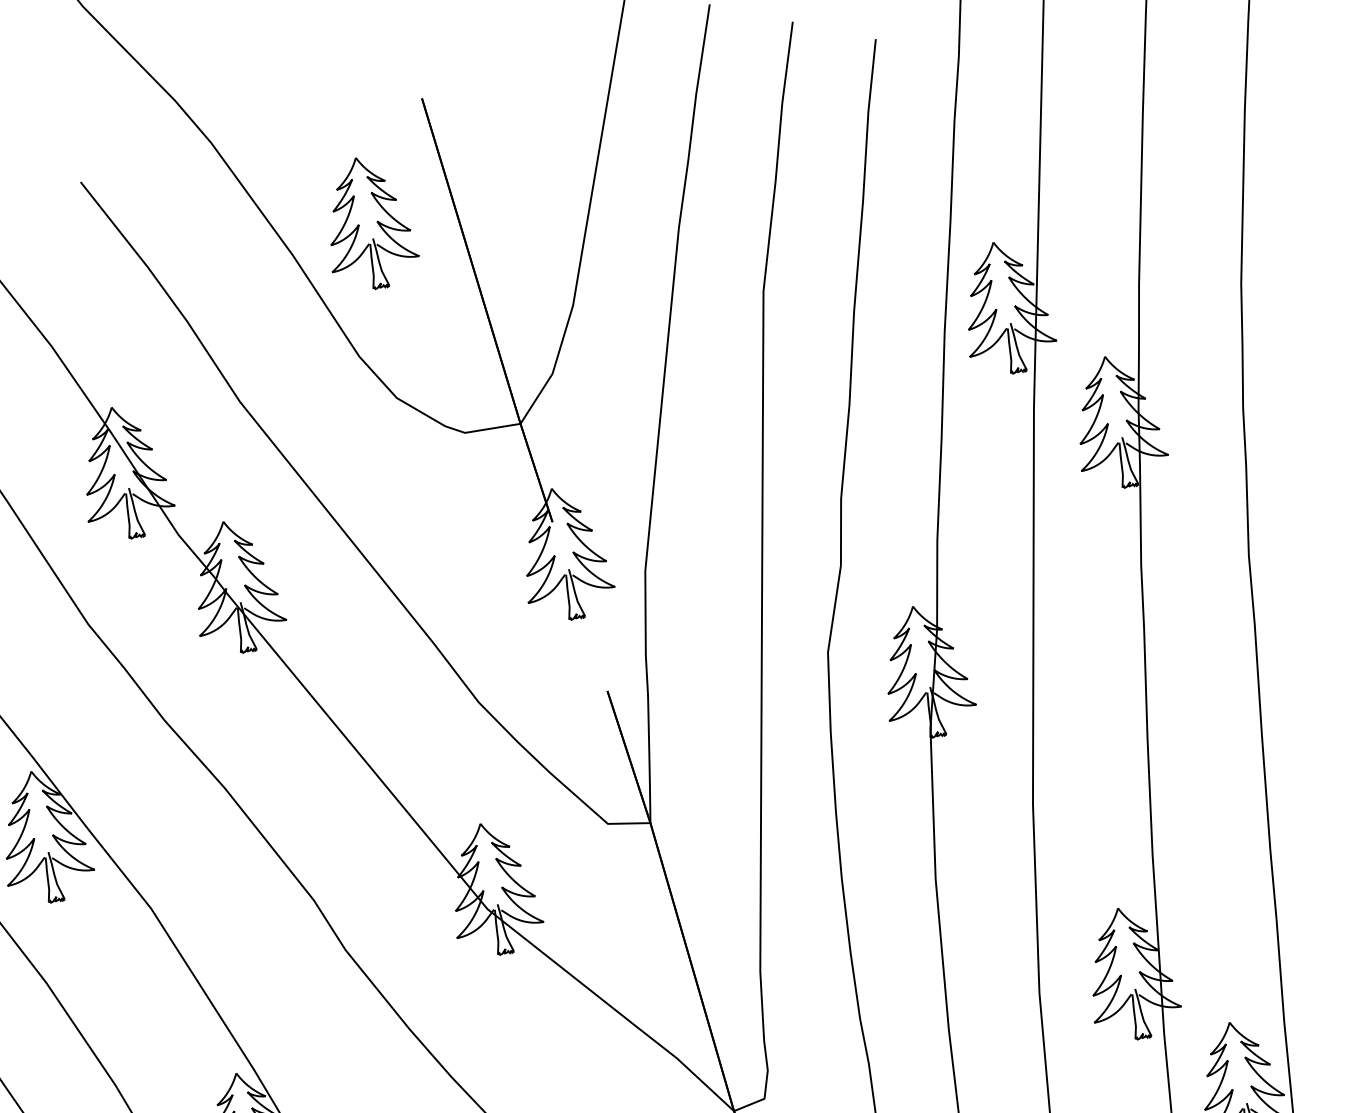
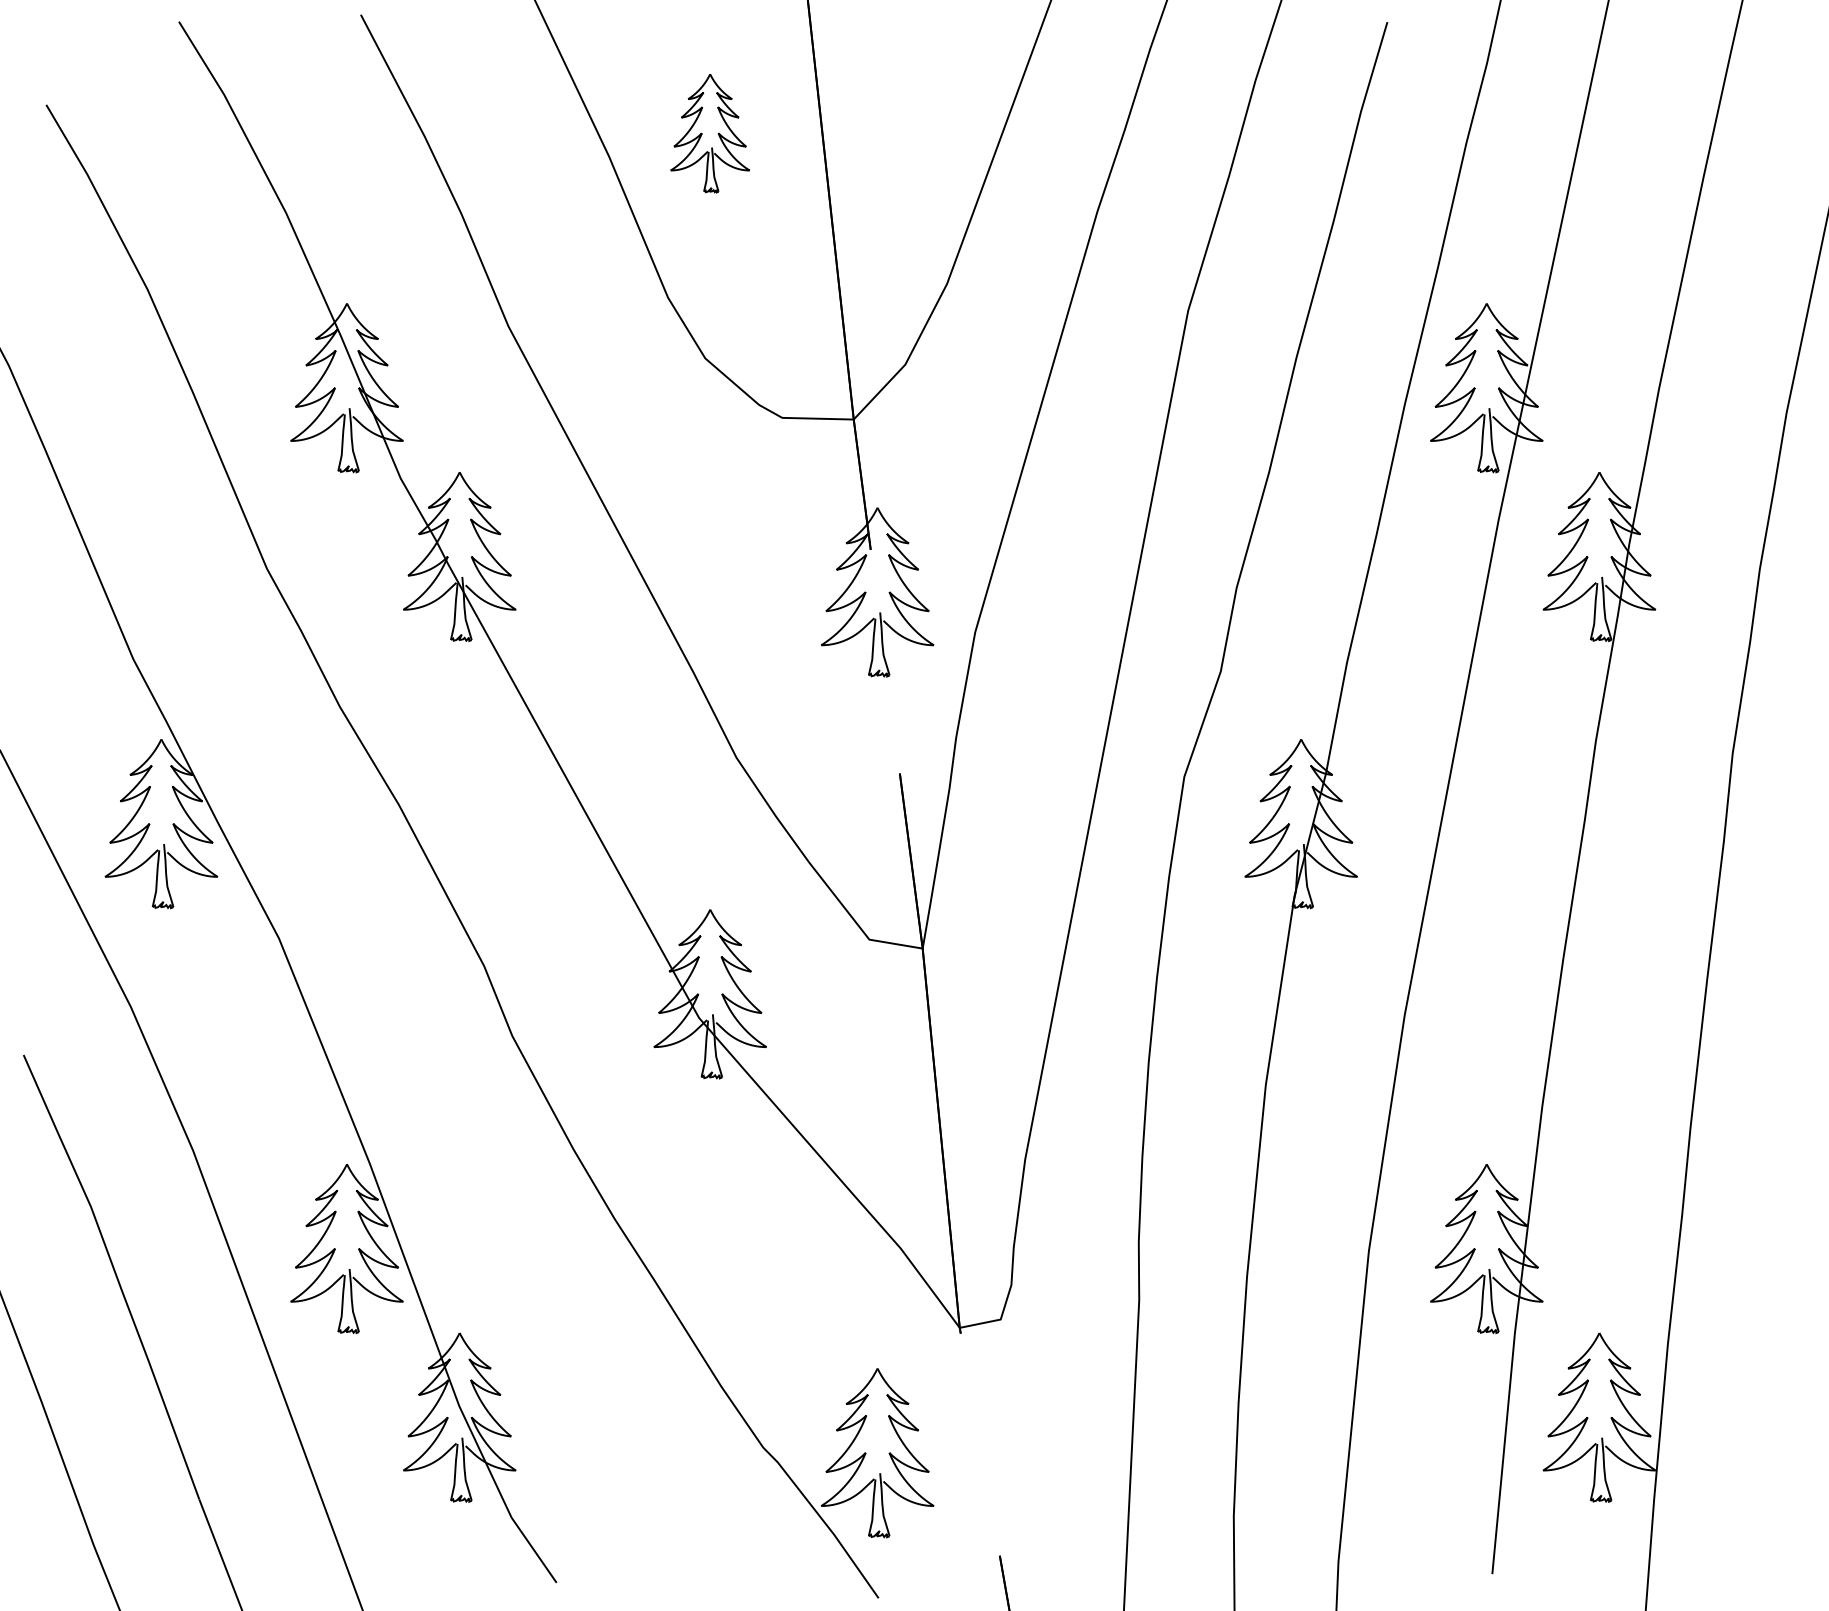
part: (367, 223) -> (709, 133), size x0.7

